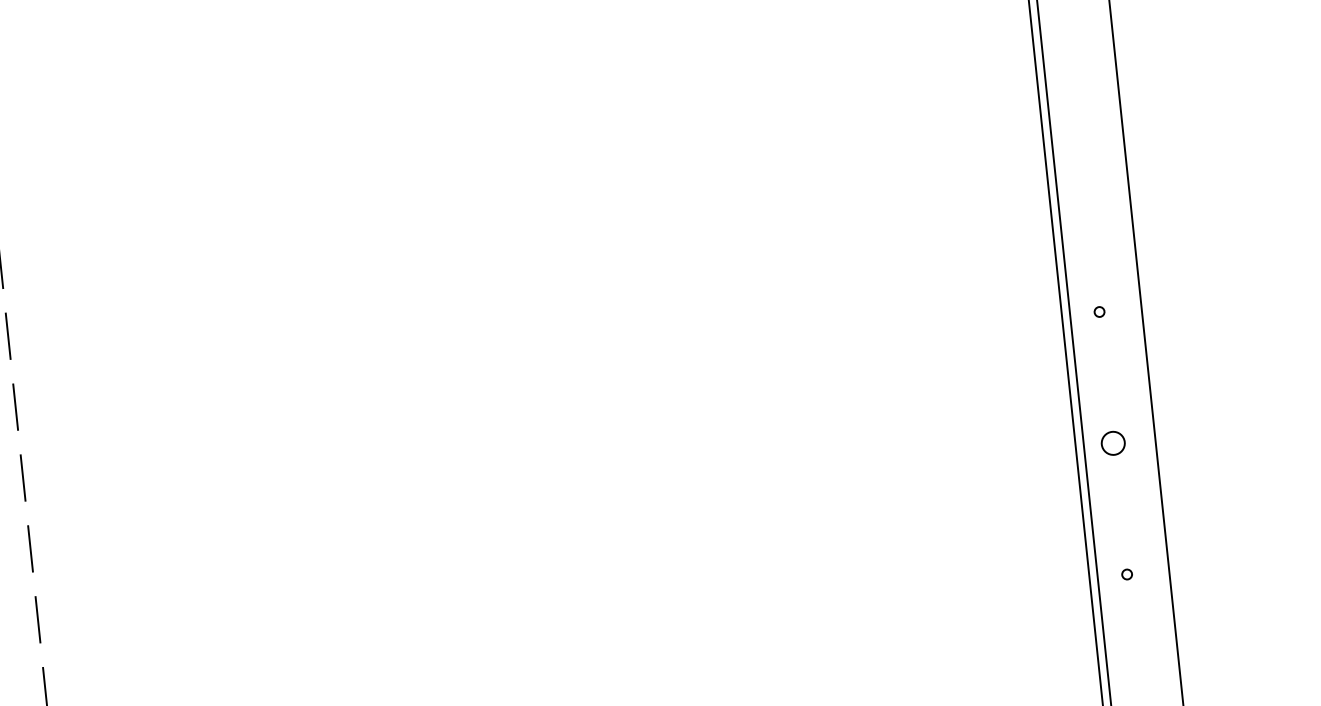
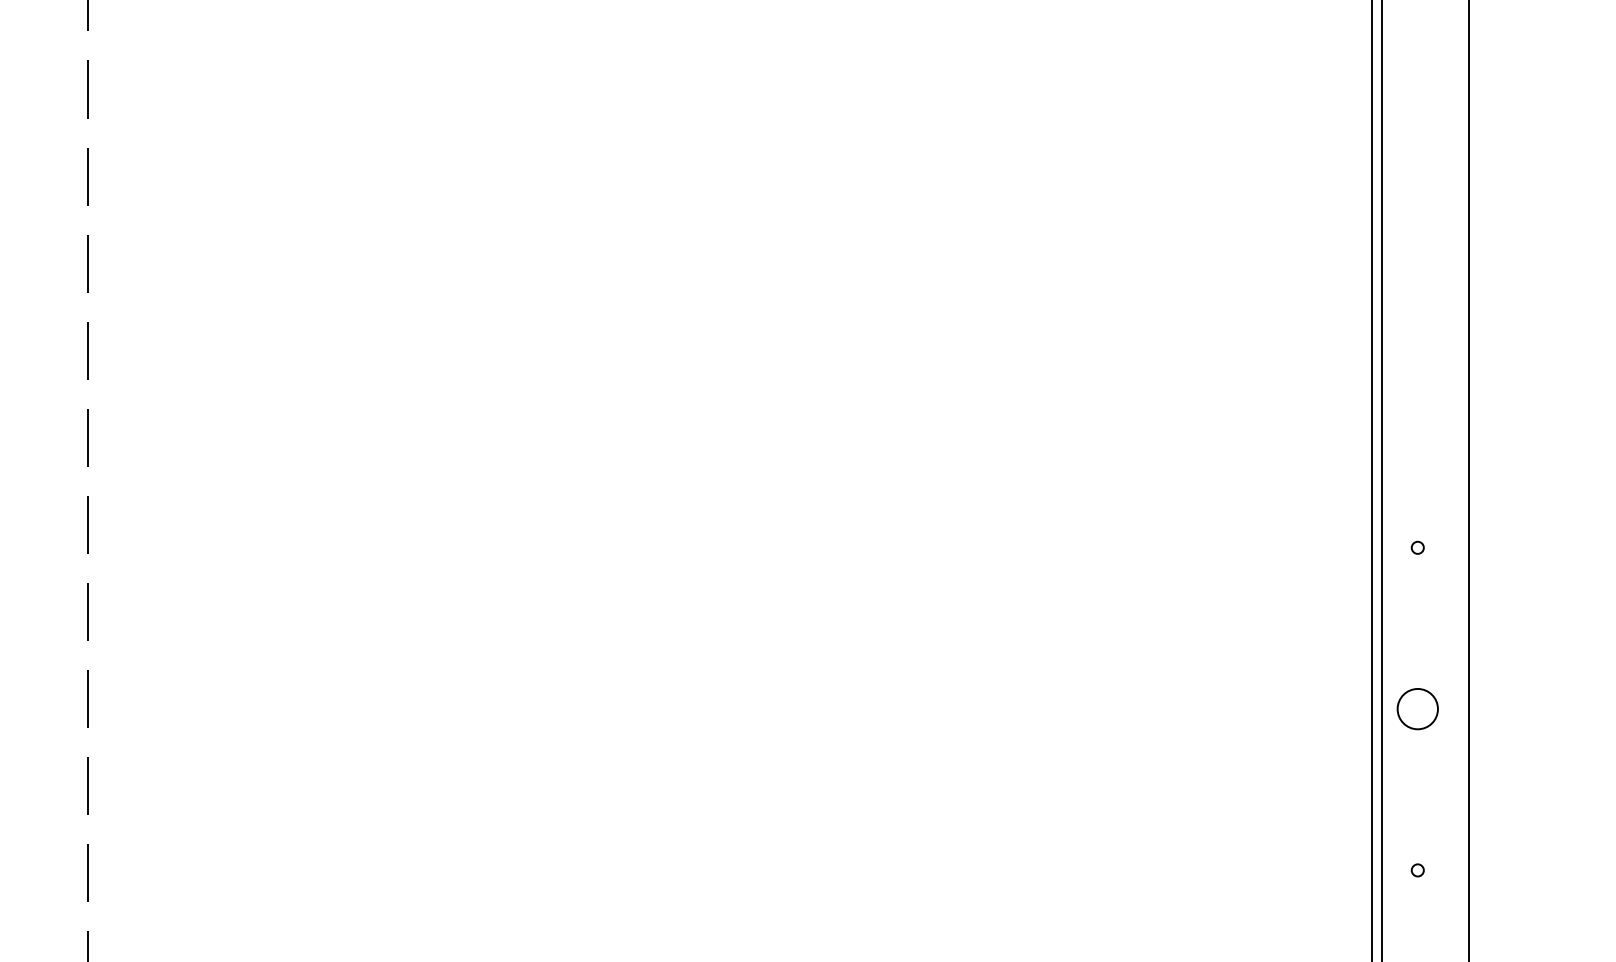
circle: (1113, 443) -> (1417, 709), size x1.43

